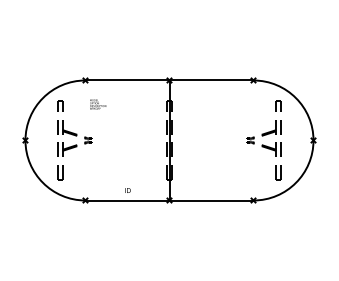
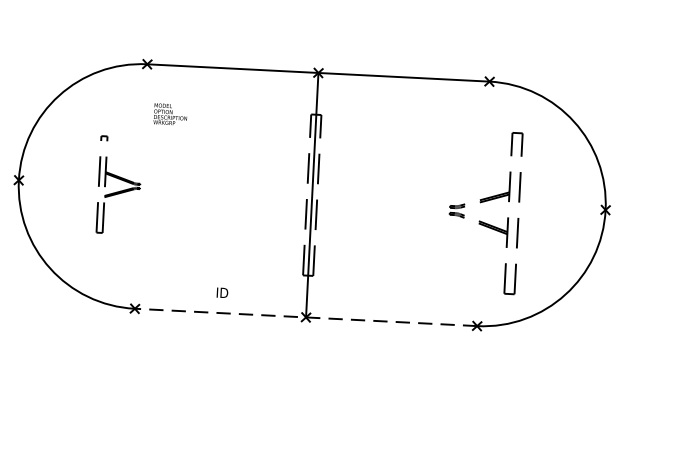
part: (74, 140) -> (118, 185), size x0.6
part: (263, 140) -> (482, 212), moved
line: (169, 200) -> (306, 317), solid -> dashed

